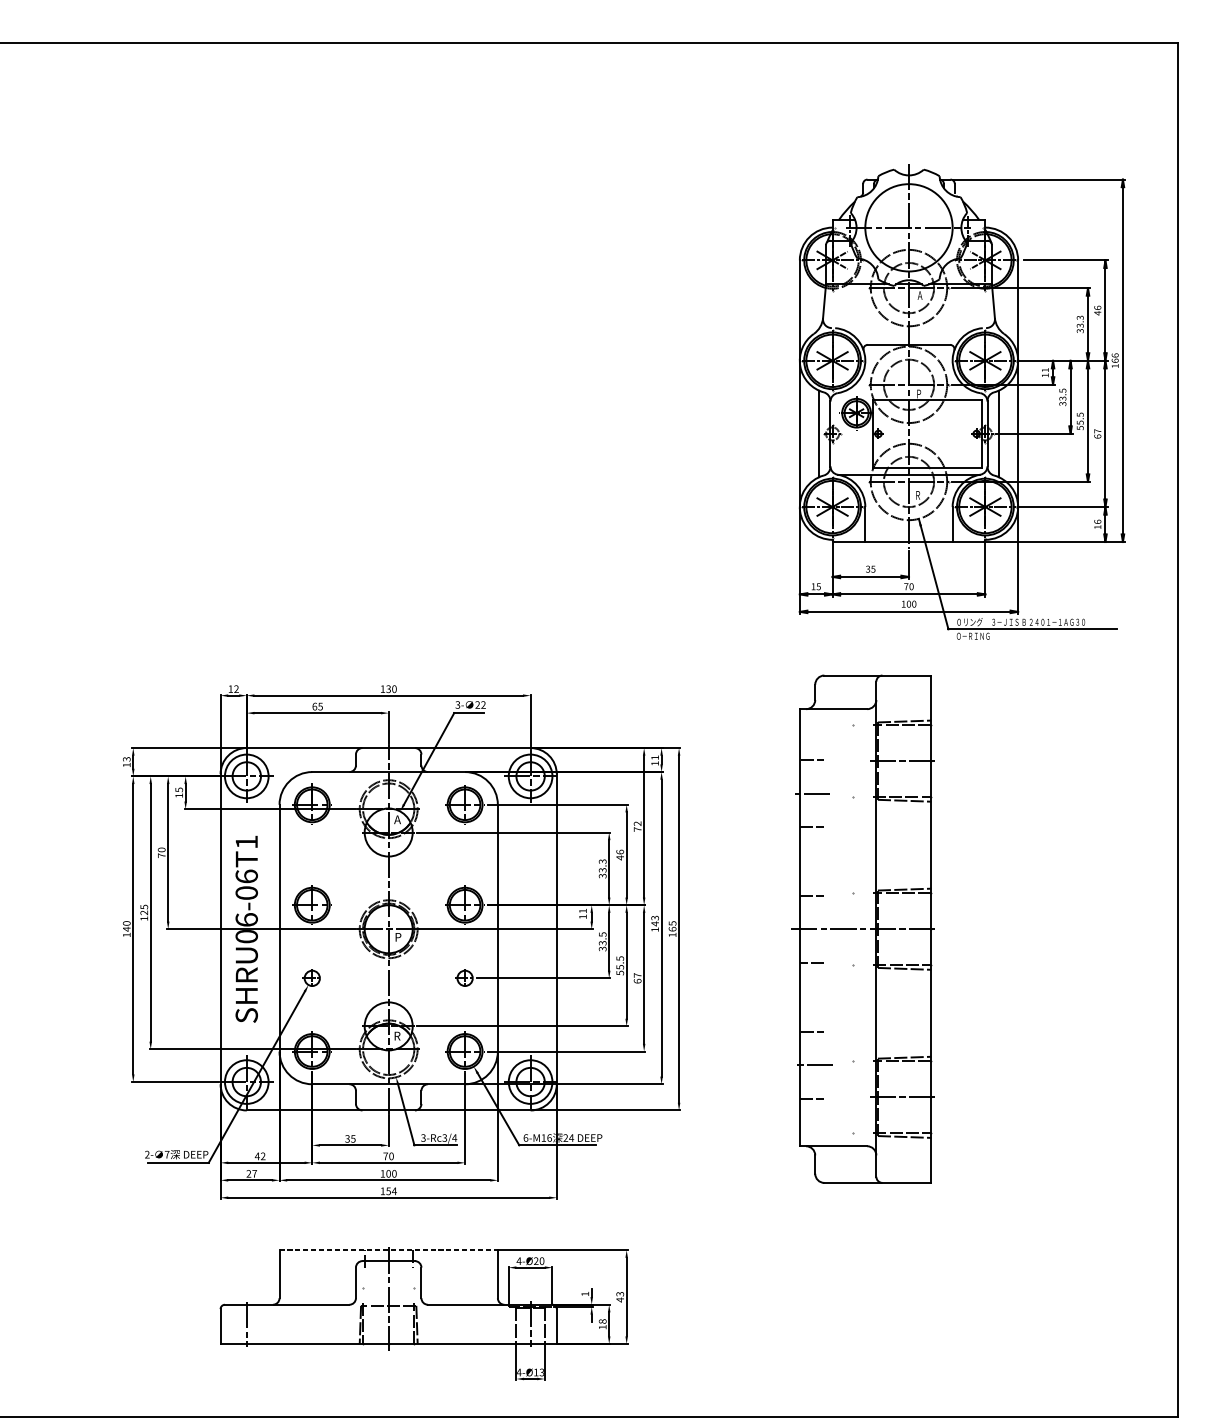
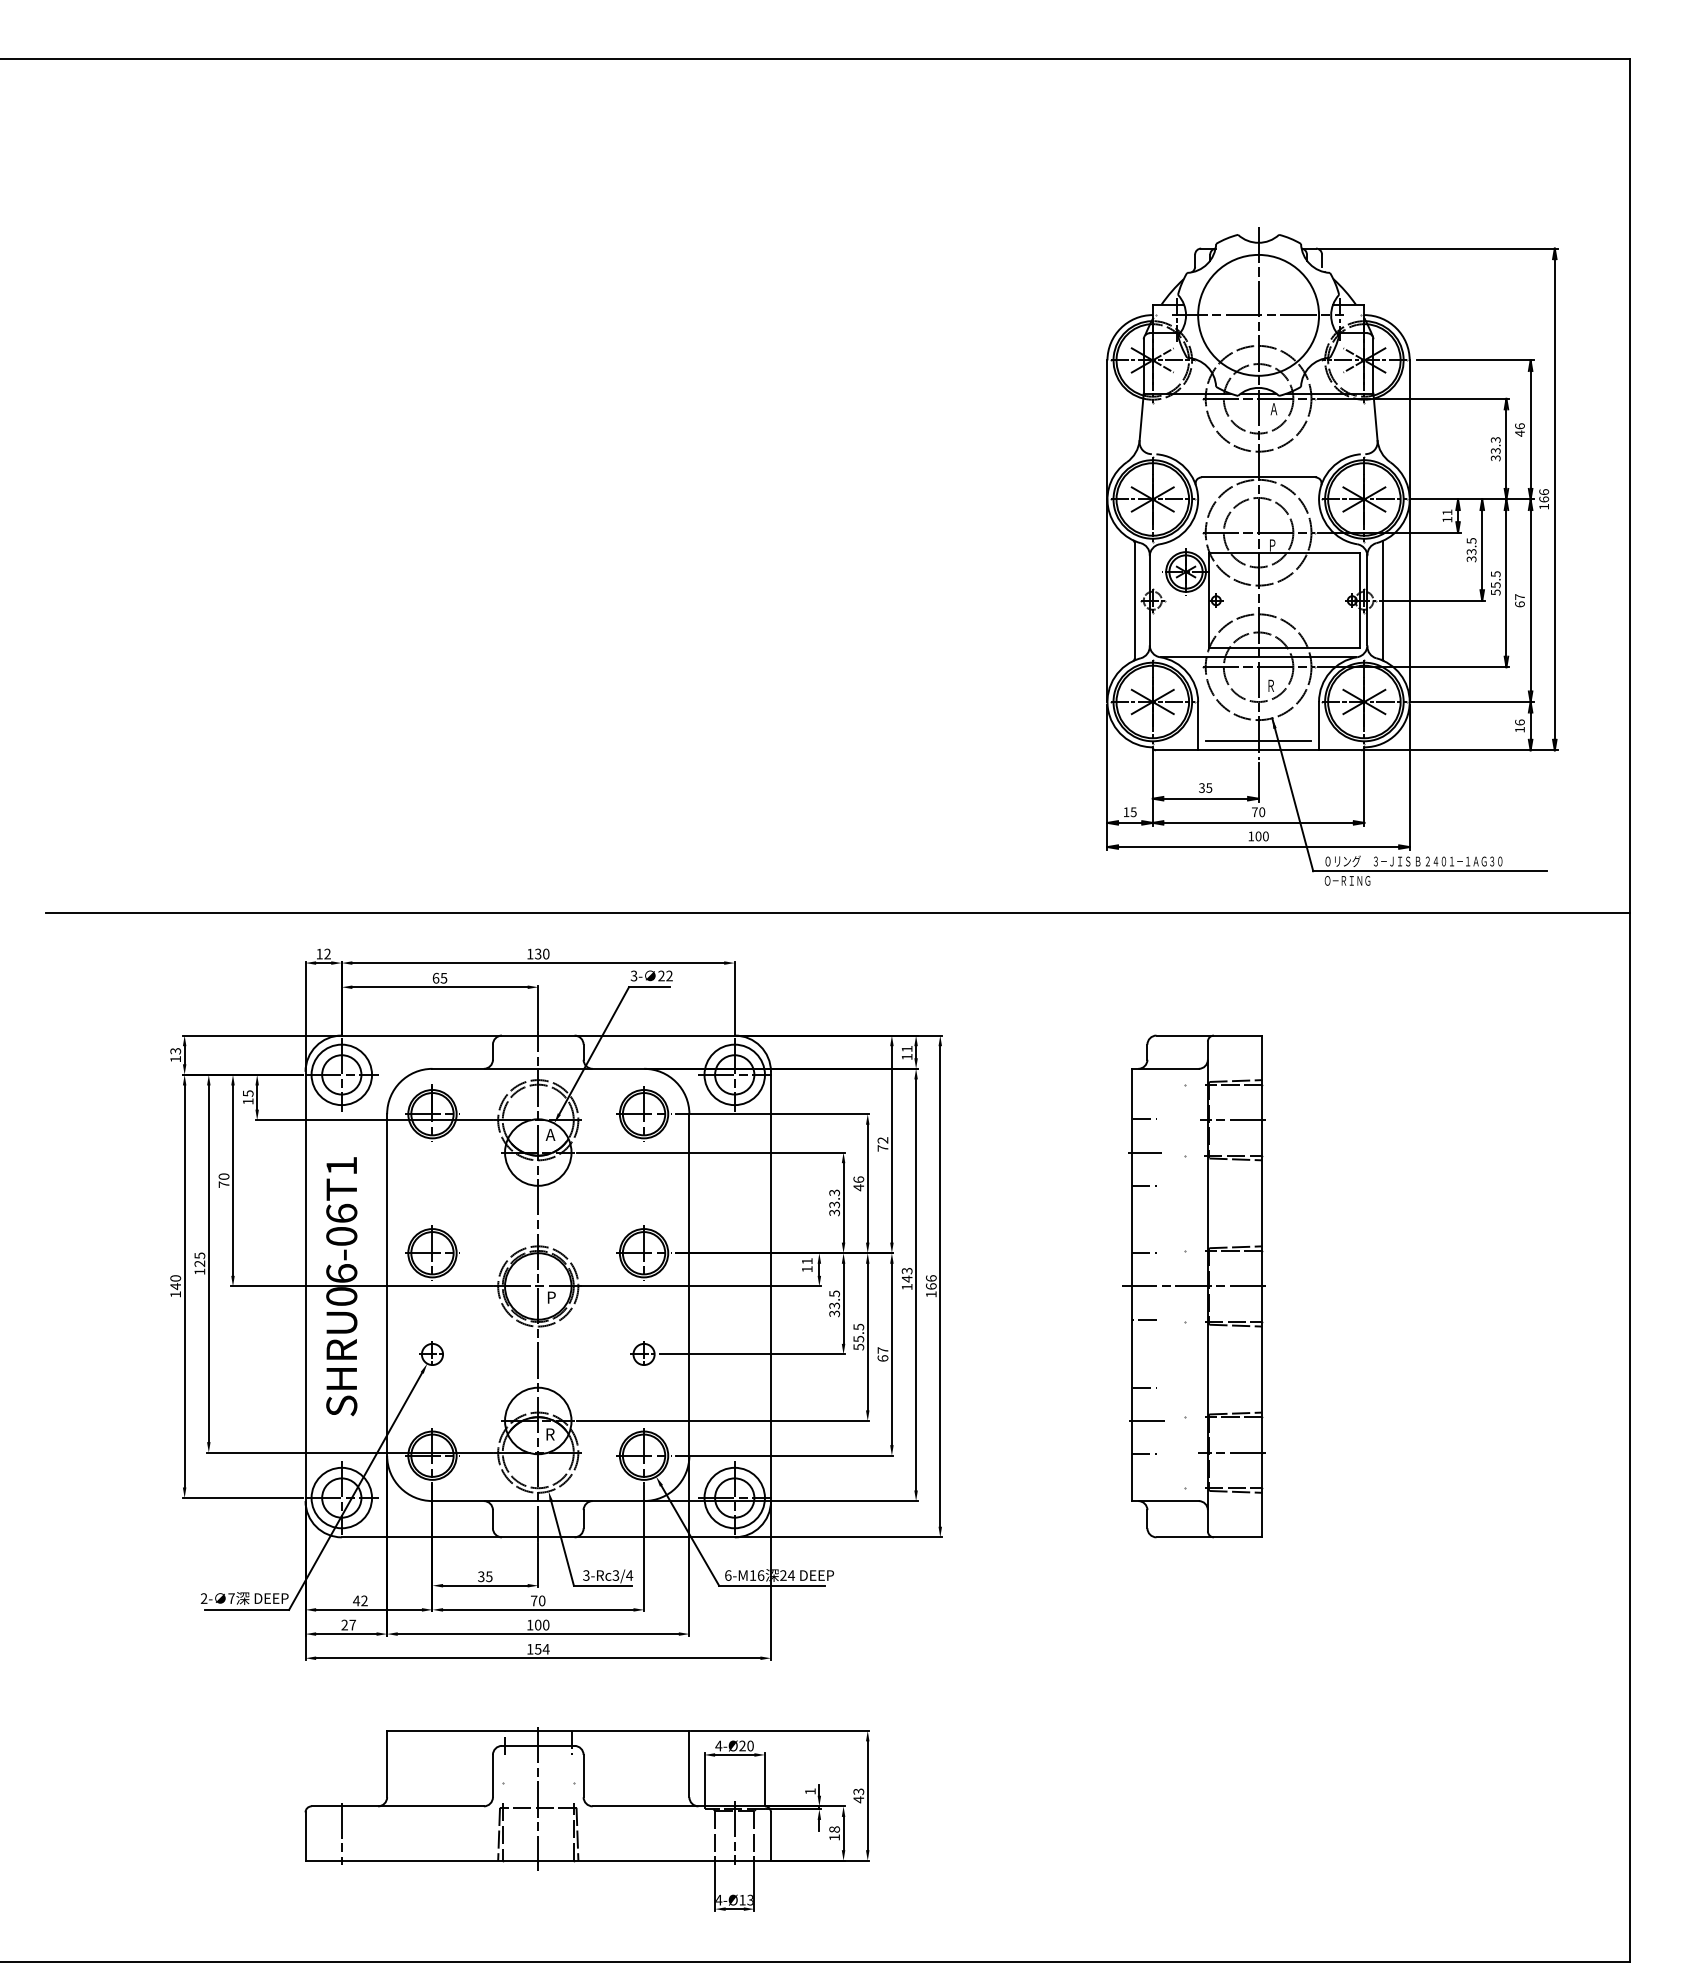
line: (908, 535) -> (1258, 741), added
line: (604, 659) -> (837, 913), added
text: (672, 923) -> (931, 1278), 165 -> 166
part: (861, 929) -> (1193, 1286), size x0.71
line: (388, 1249) -> (538, 1730), dashed -> solid

